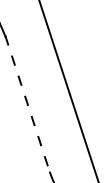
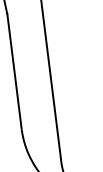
line: (27, 103) -> (14, 71), dashed -> solid

